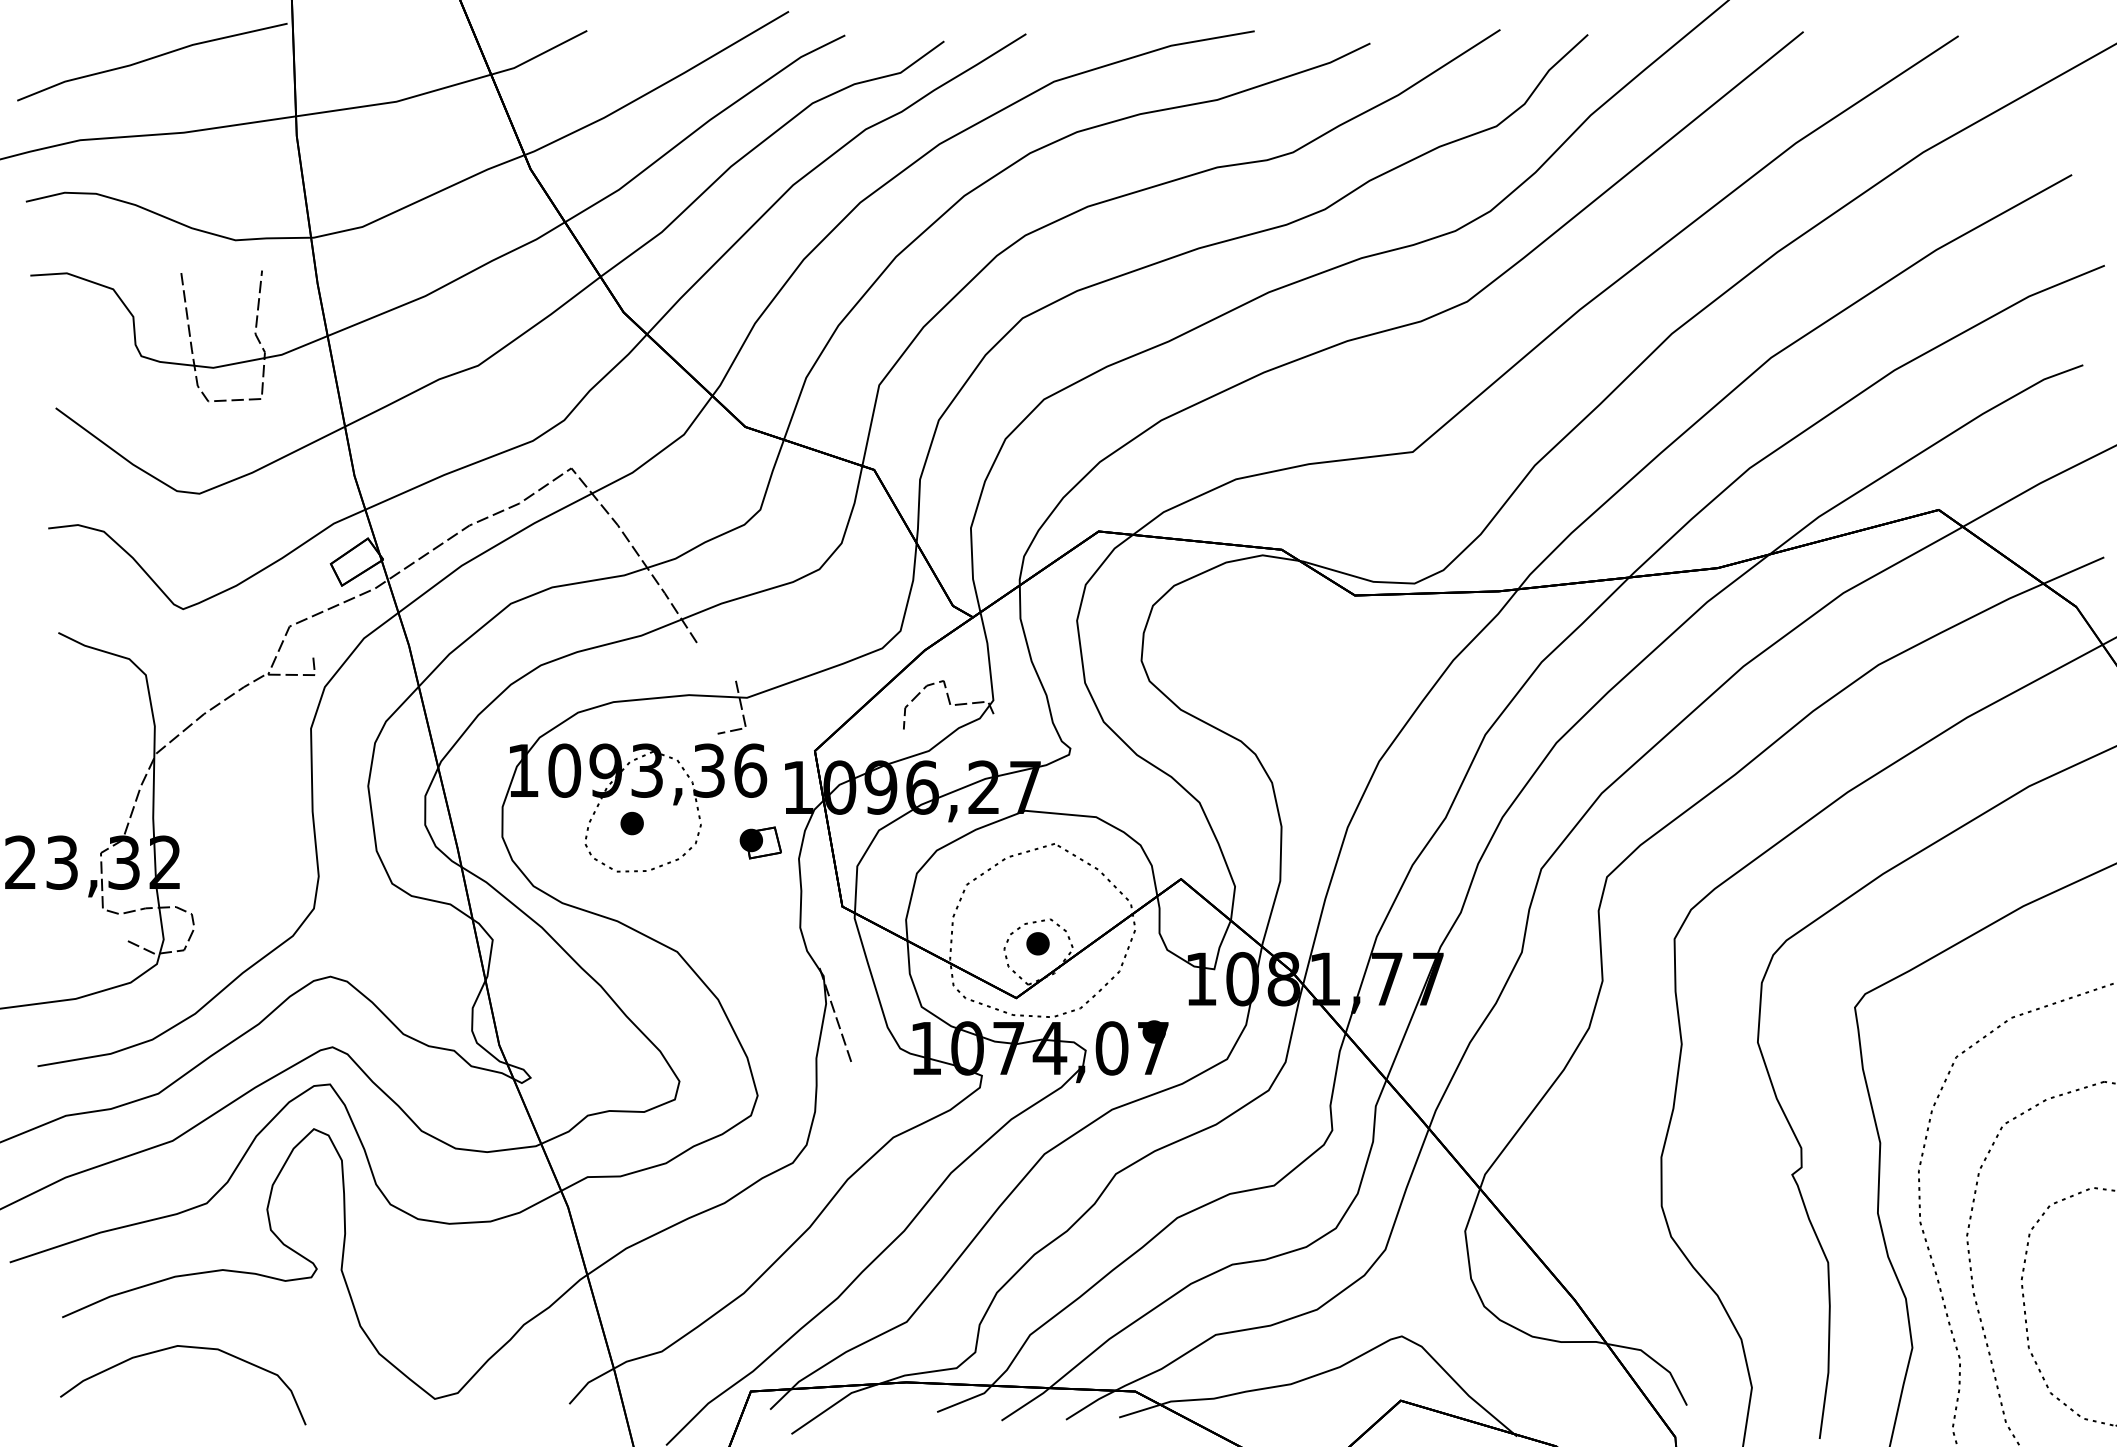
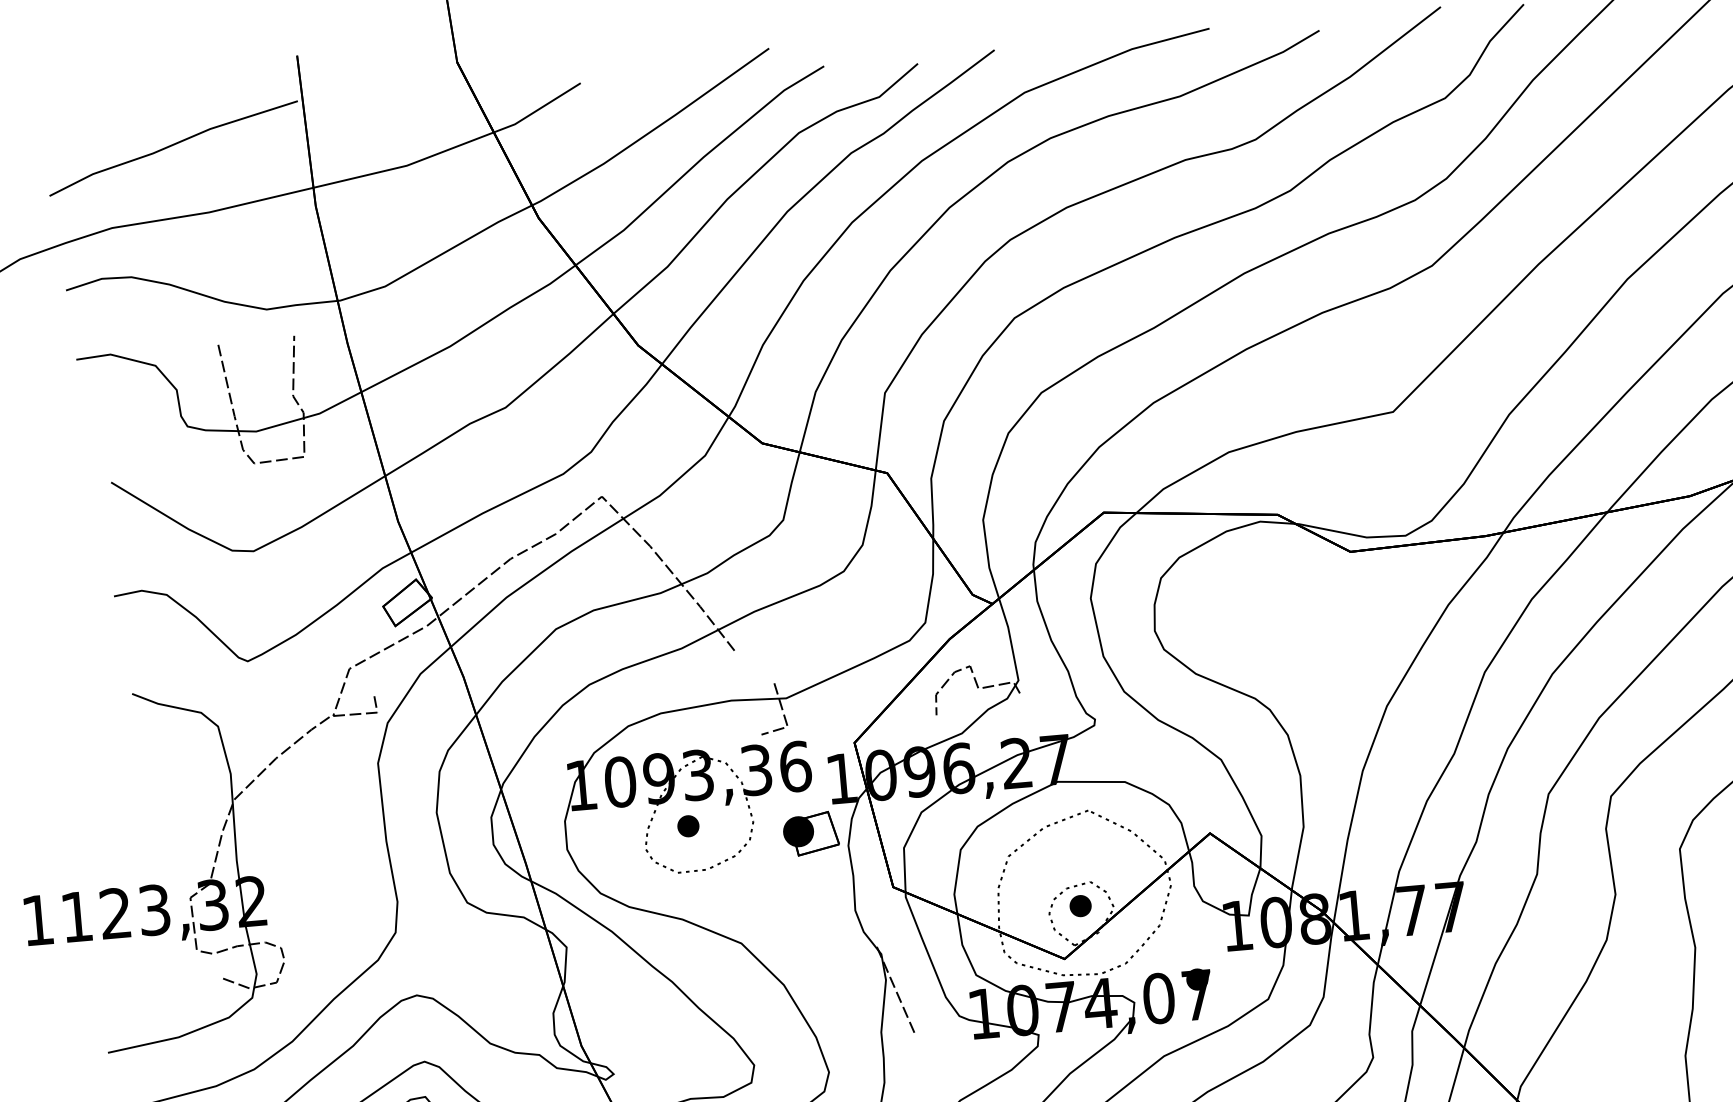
part: (760, 842) -> (810, 833), size x1.4

